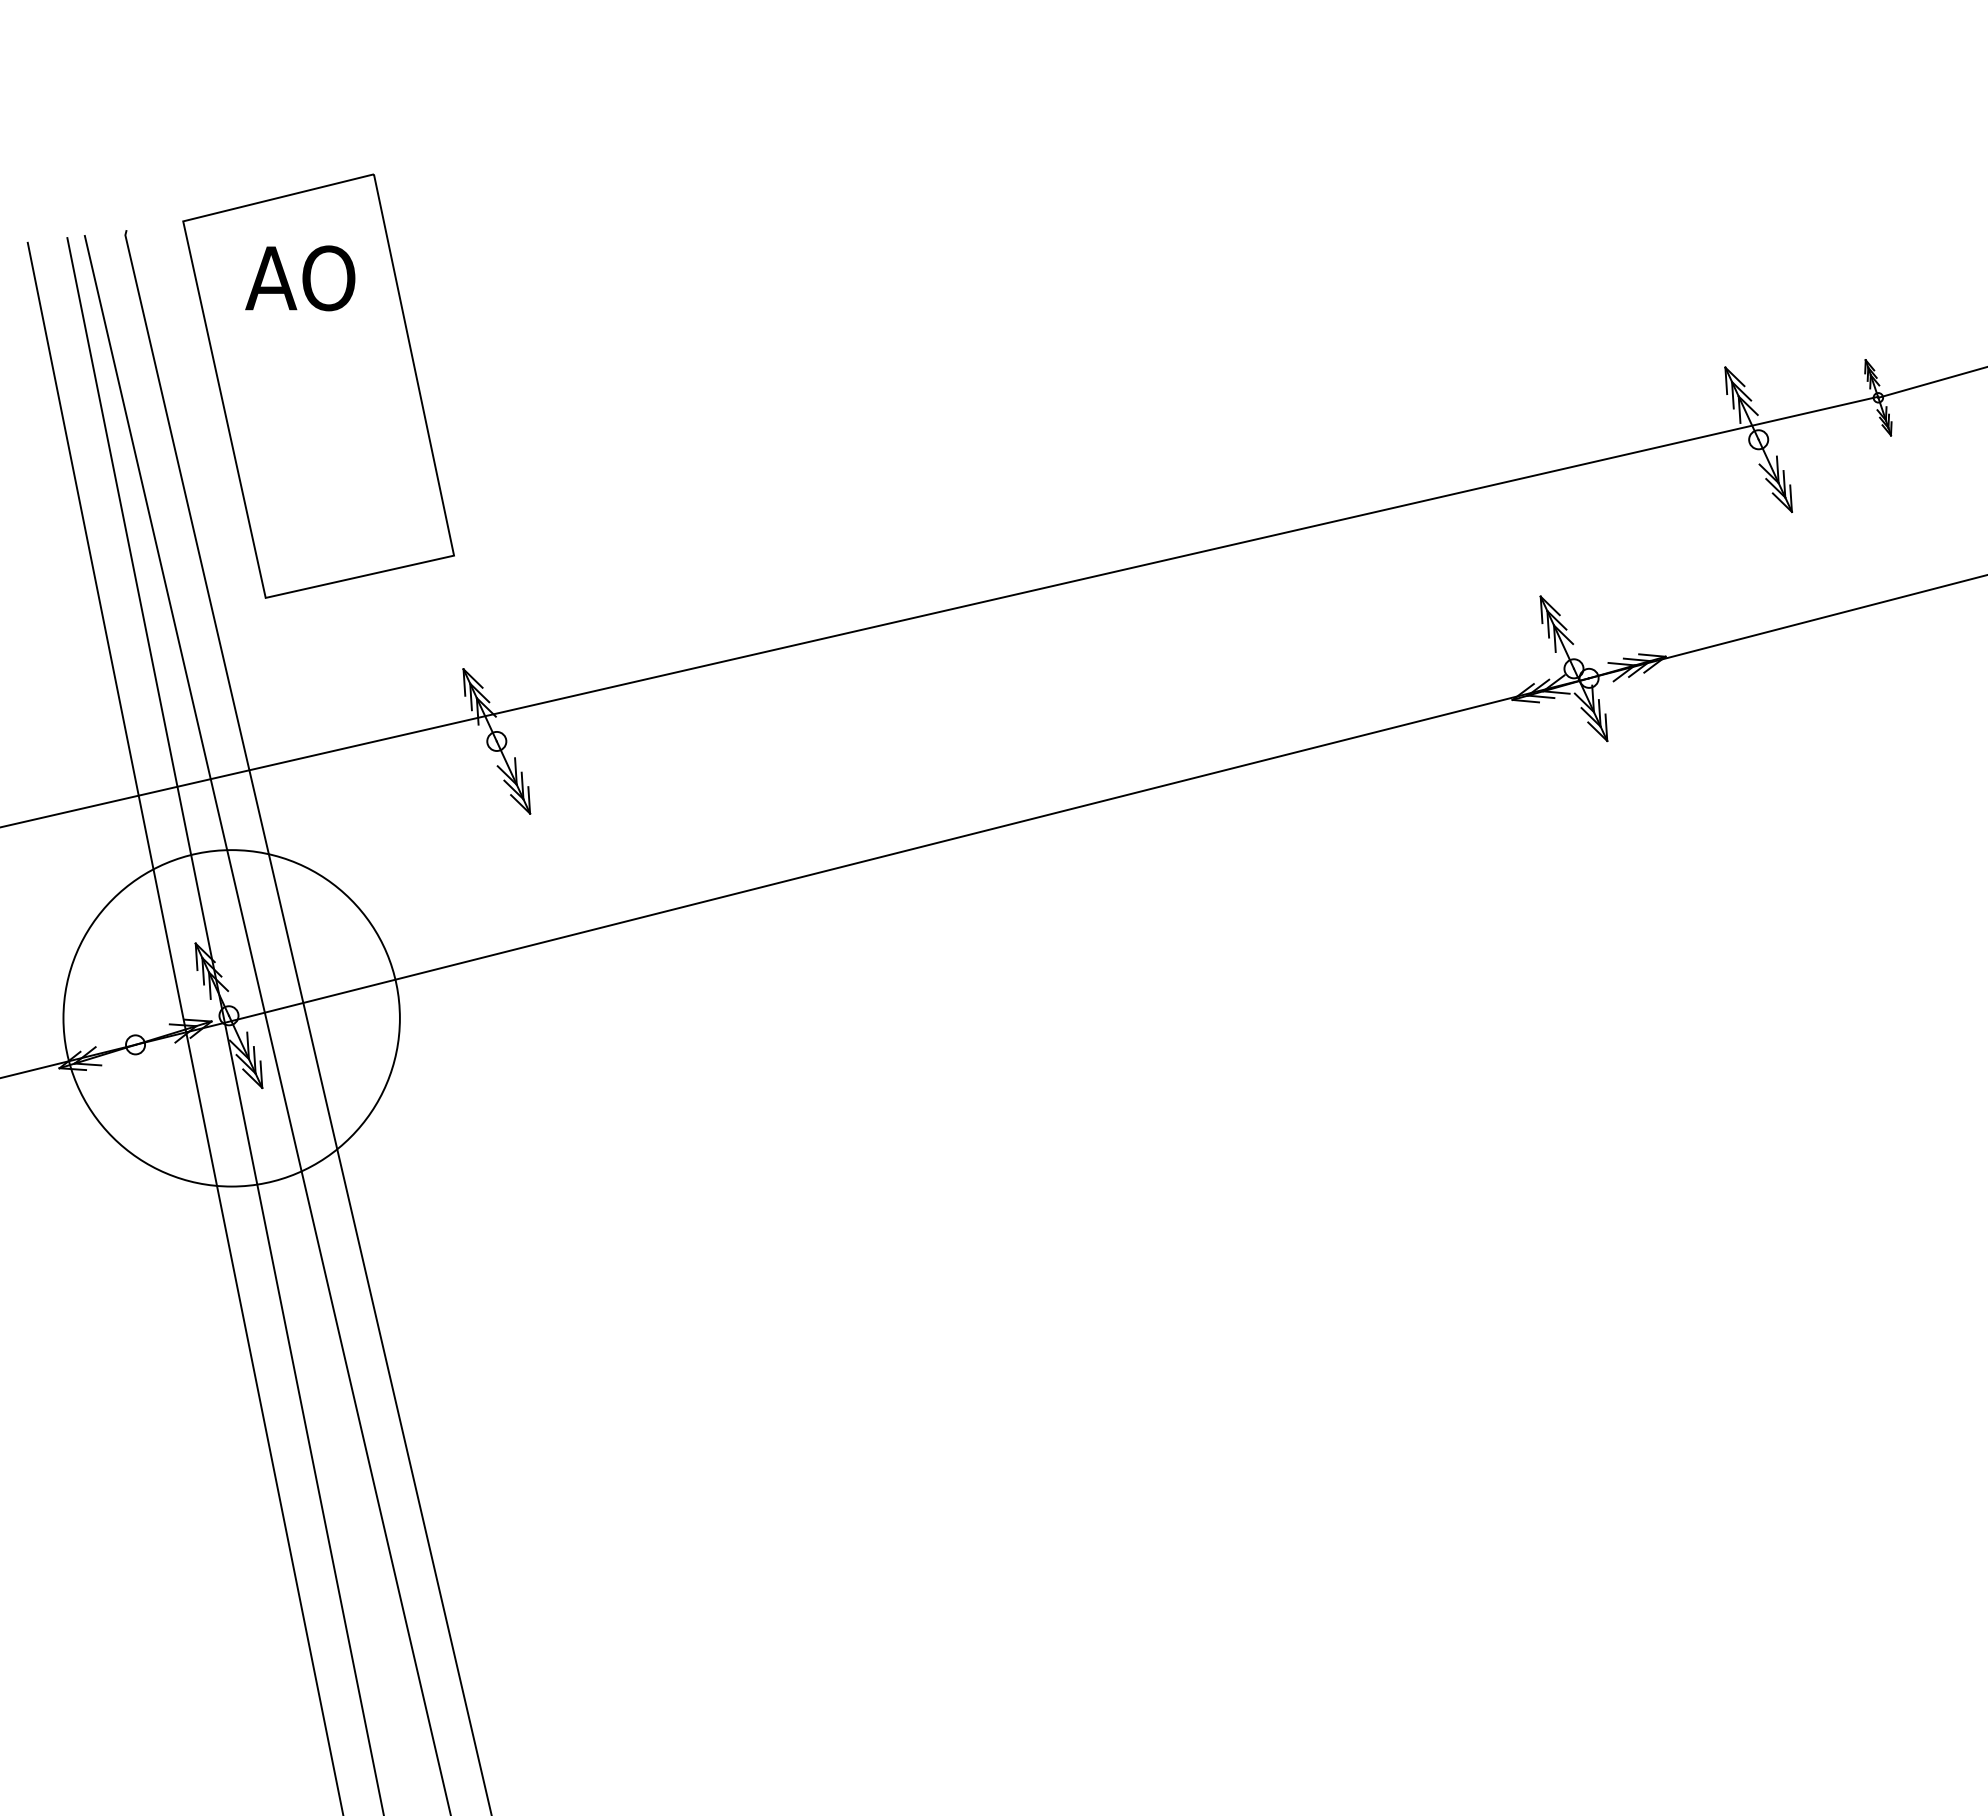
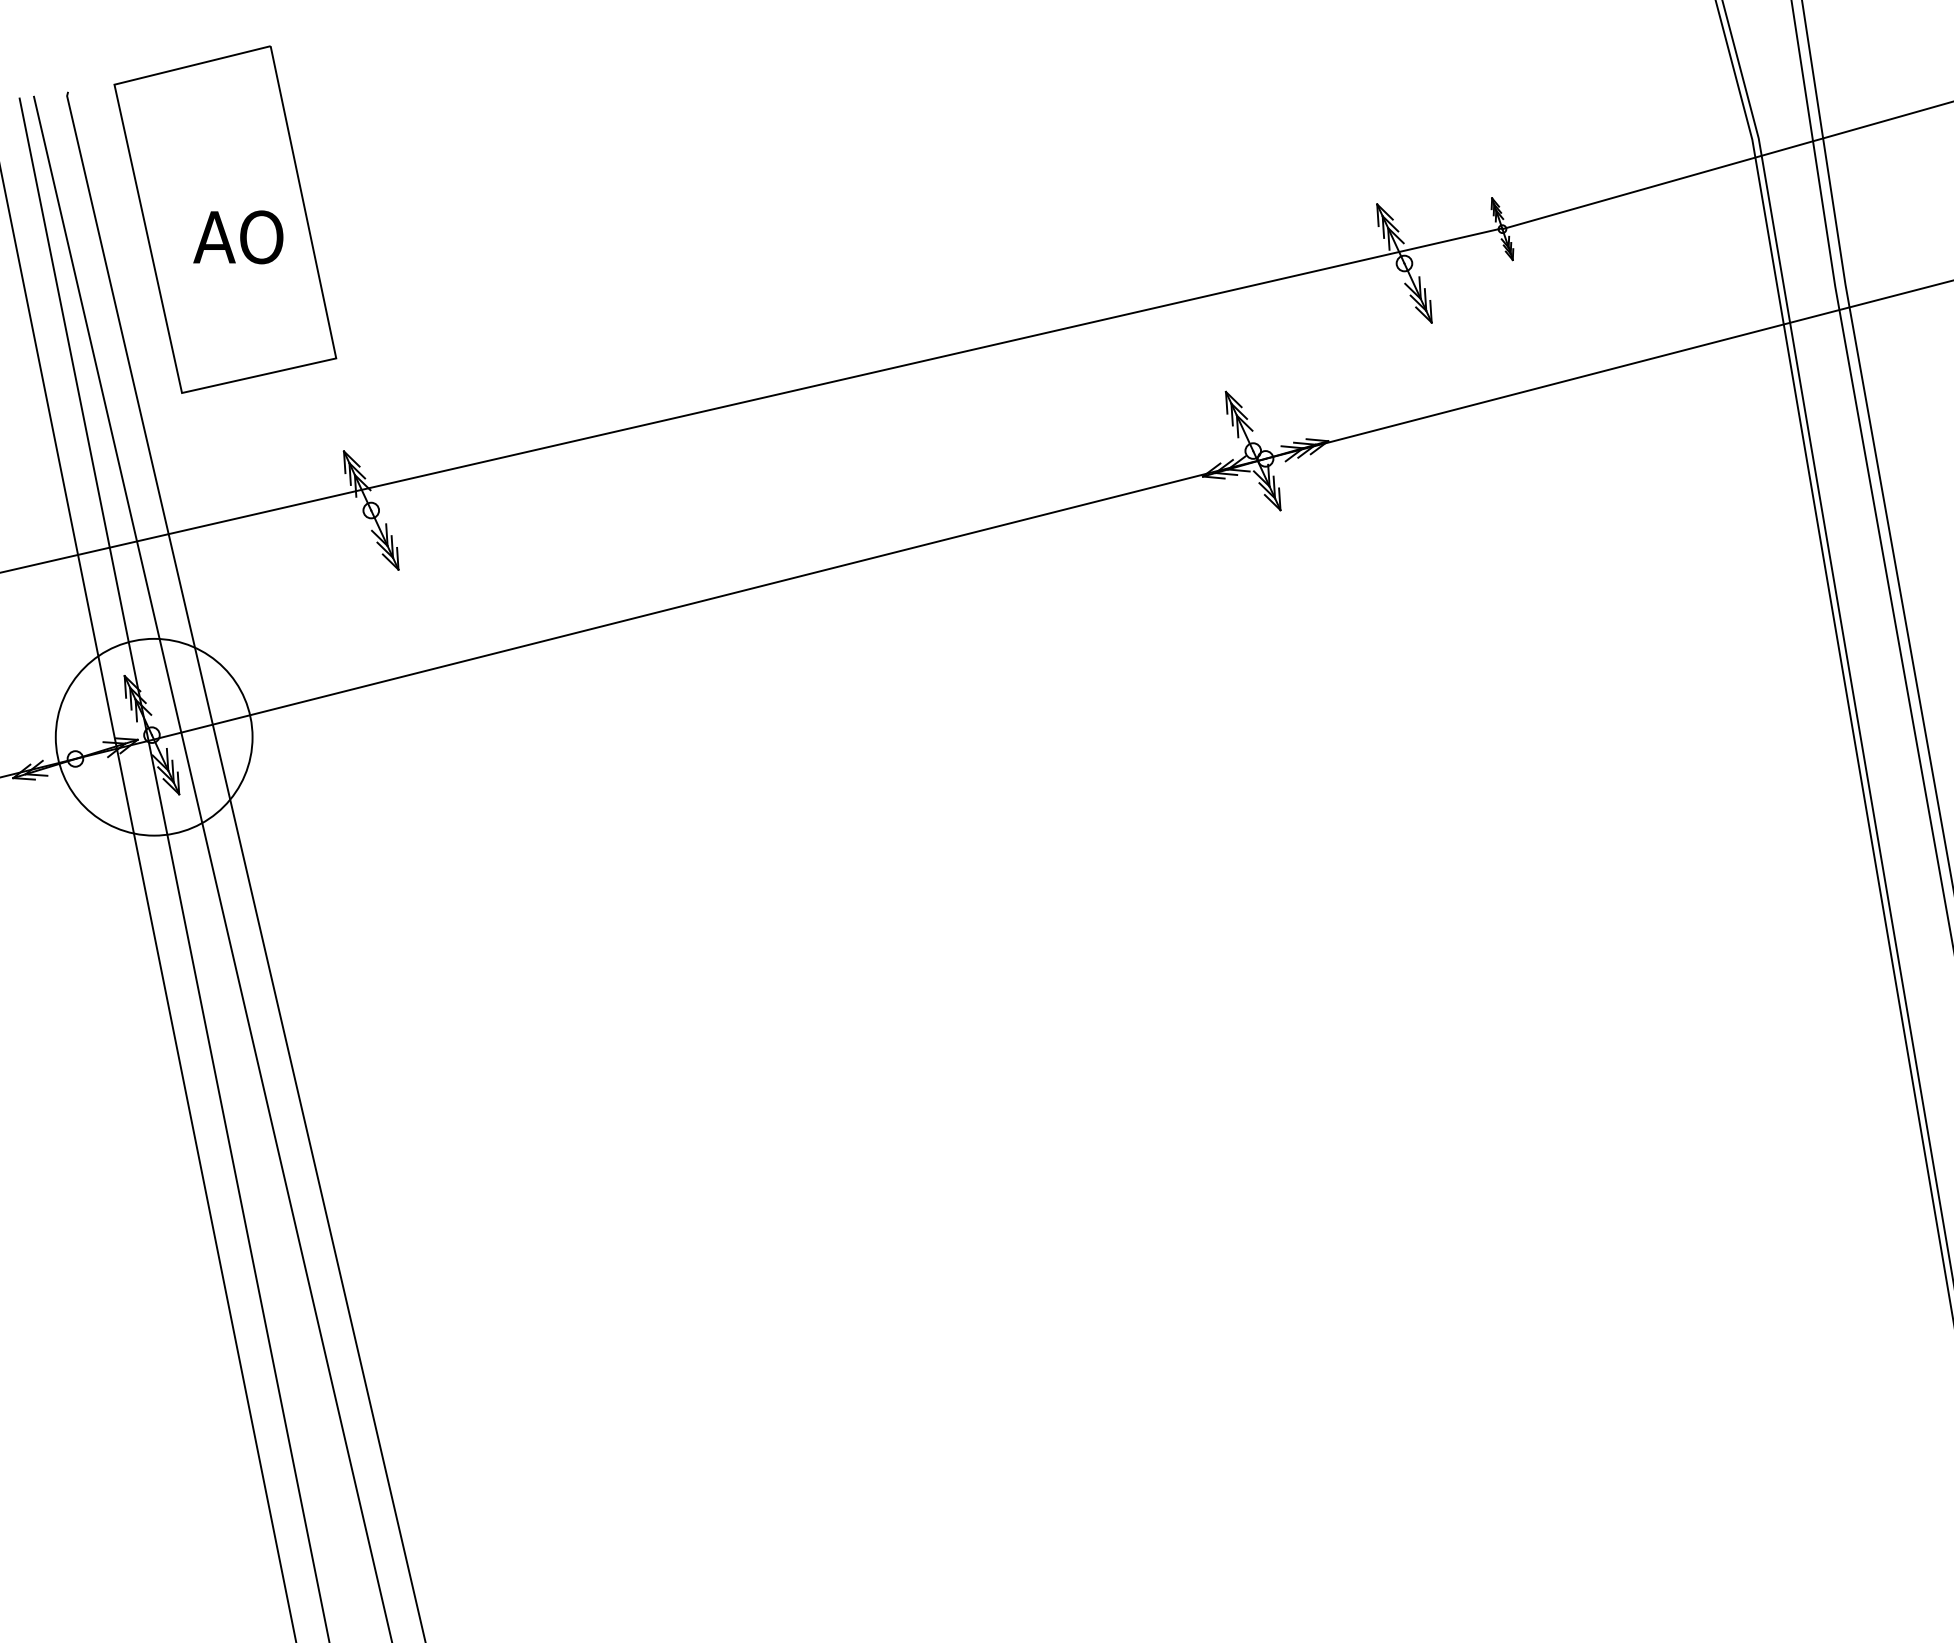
text: (300, 278) -> (238, 237), moved
circle: (230, 1017) -> (153, 736), size x0.71

